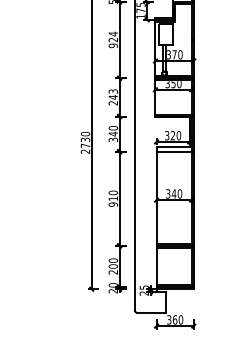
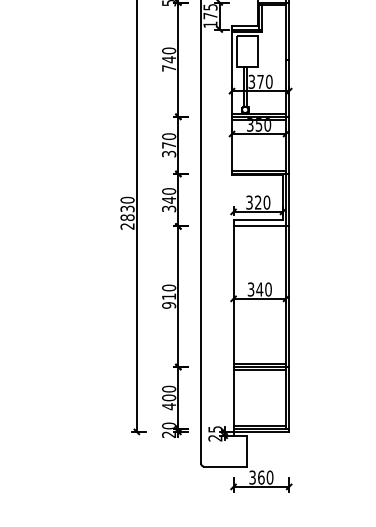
text: (113, 39) -> (169, 58), 924 -> 740
text: (113, 97) -> (169, 145), 243 -> 370
text: (85, 145) -> (127, 217), 2730 -> 2830
text: (112, 272) -> (167, 406), 200 -> 400

